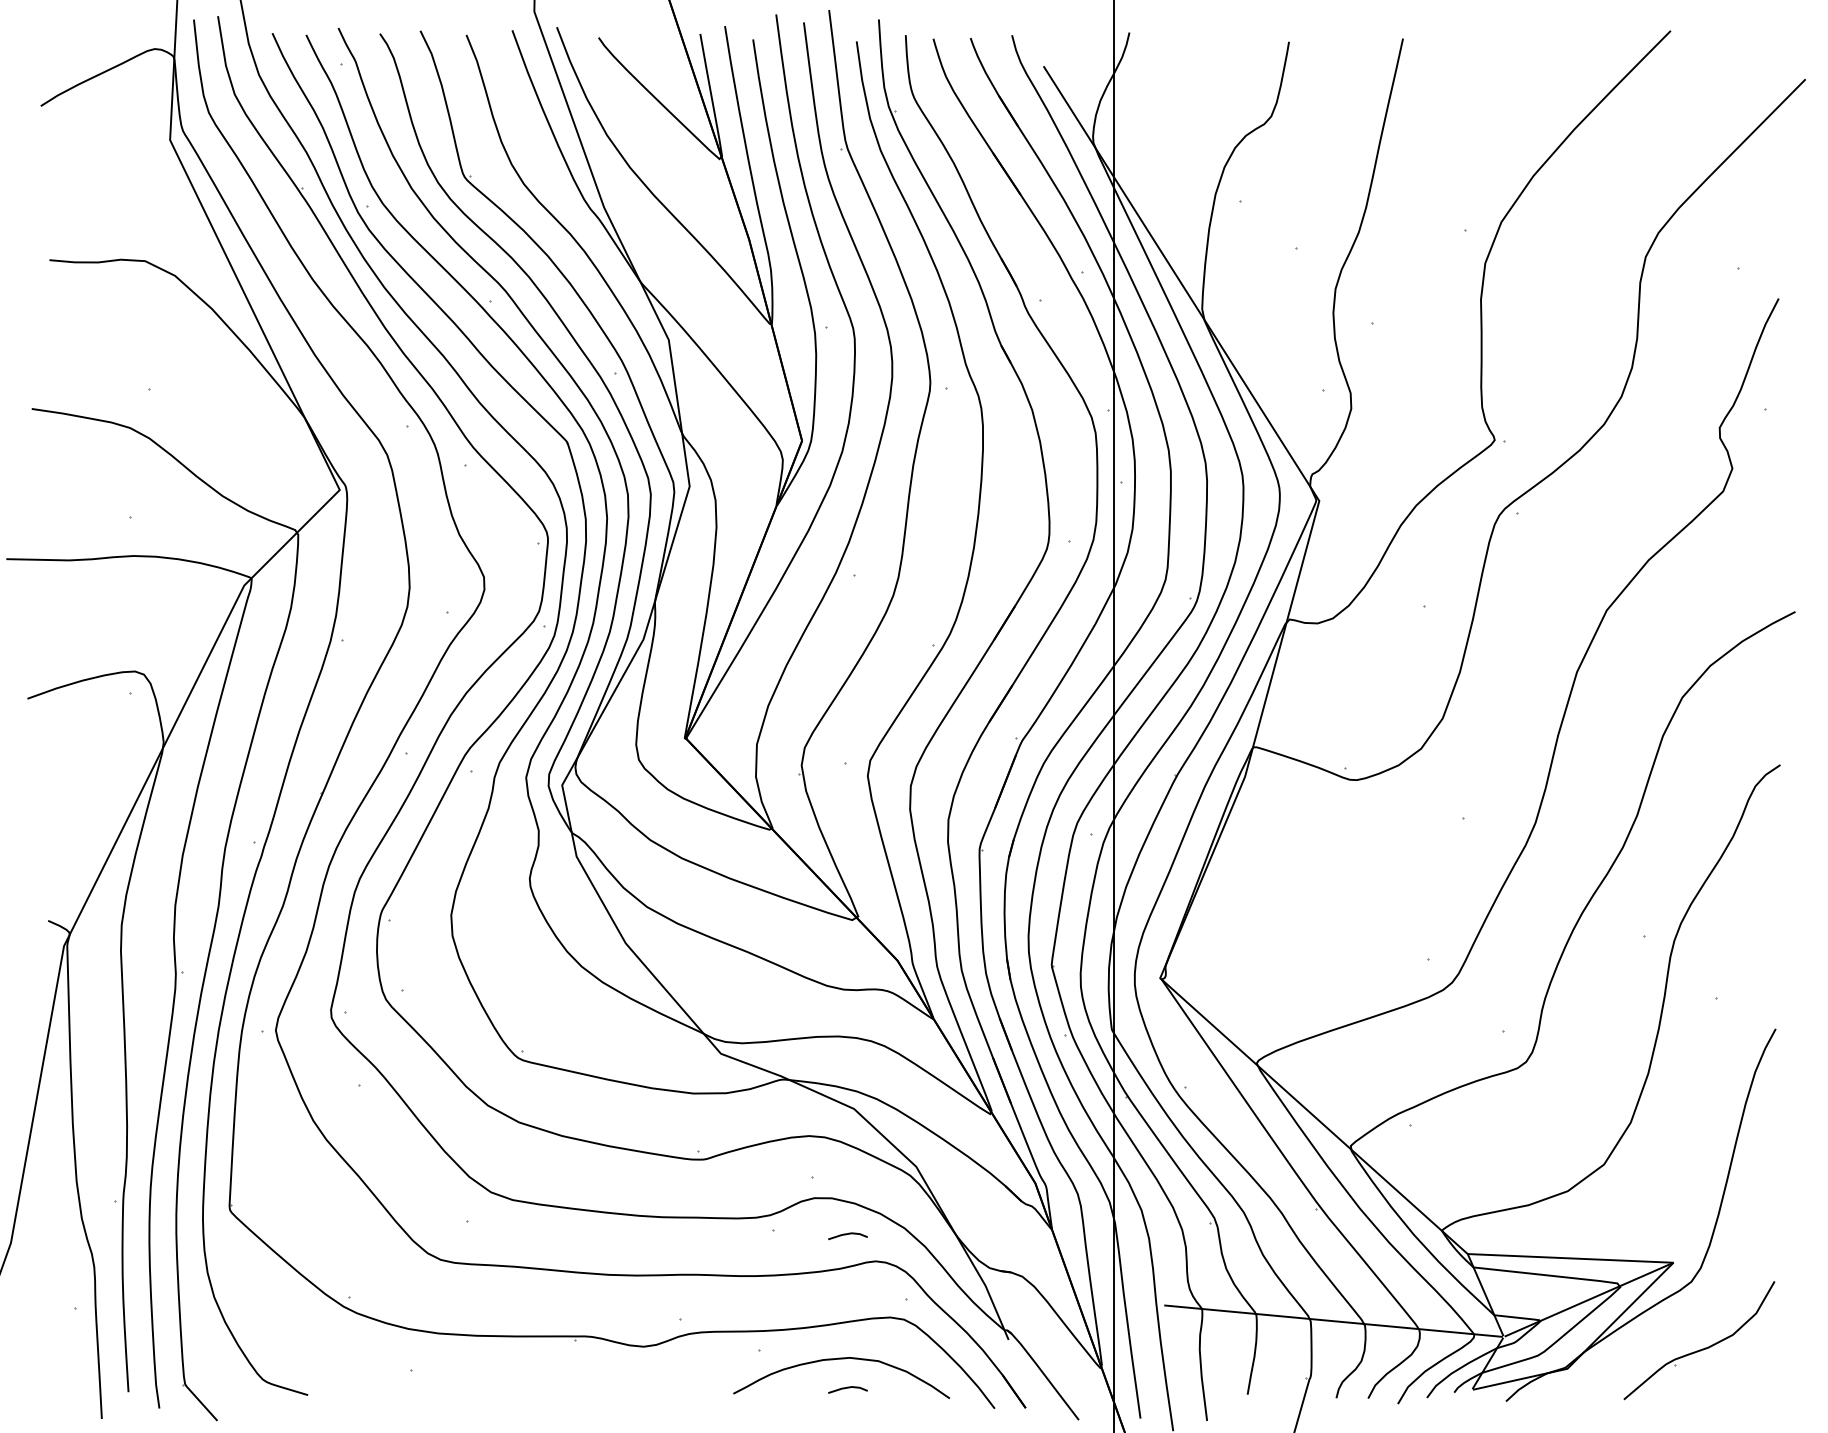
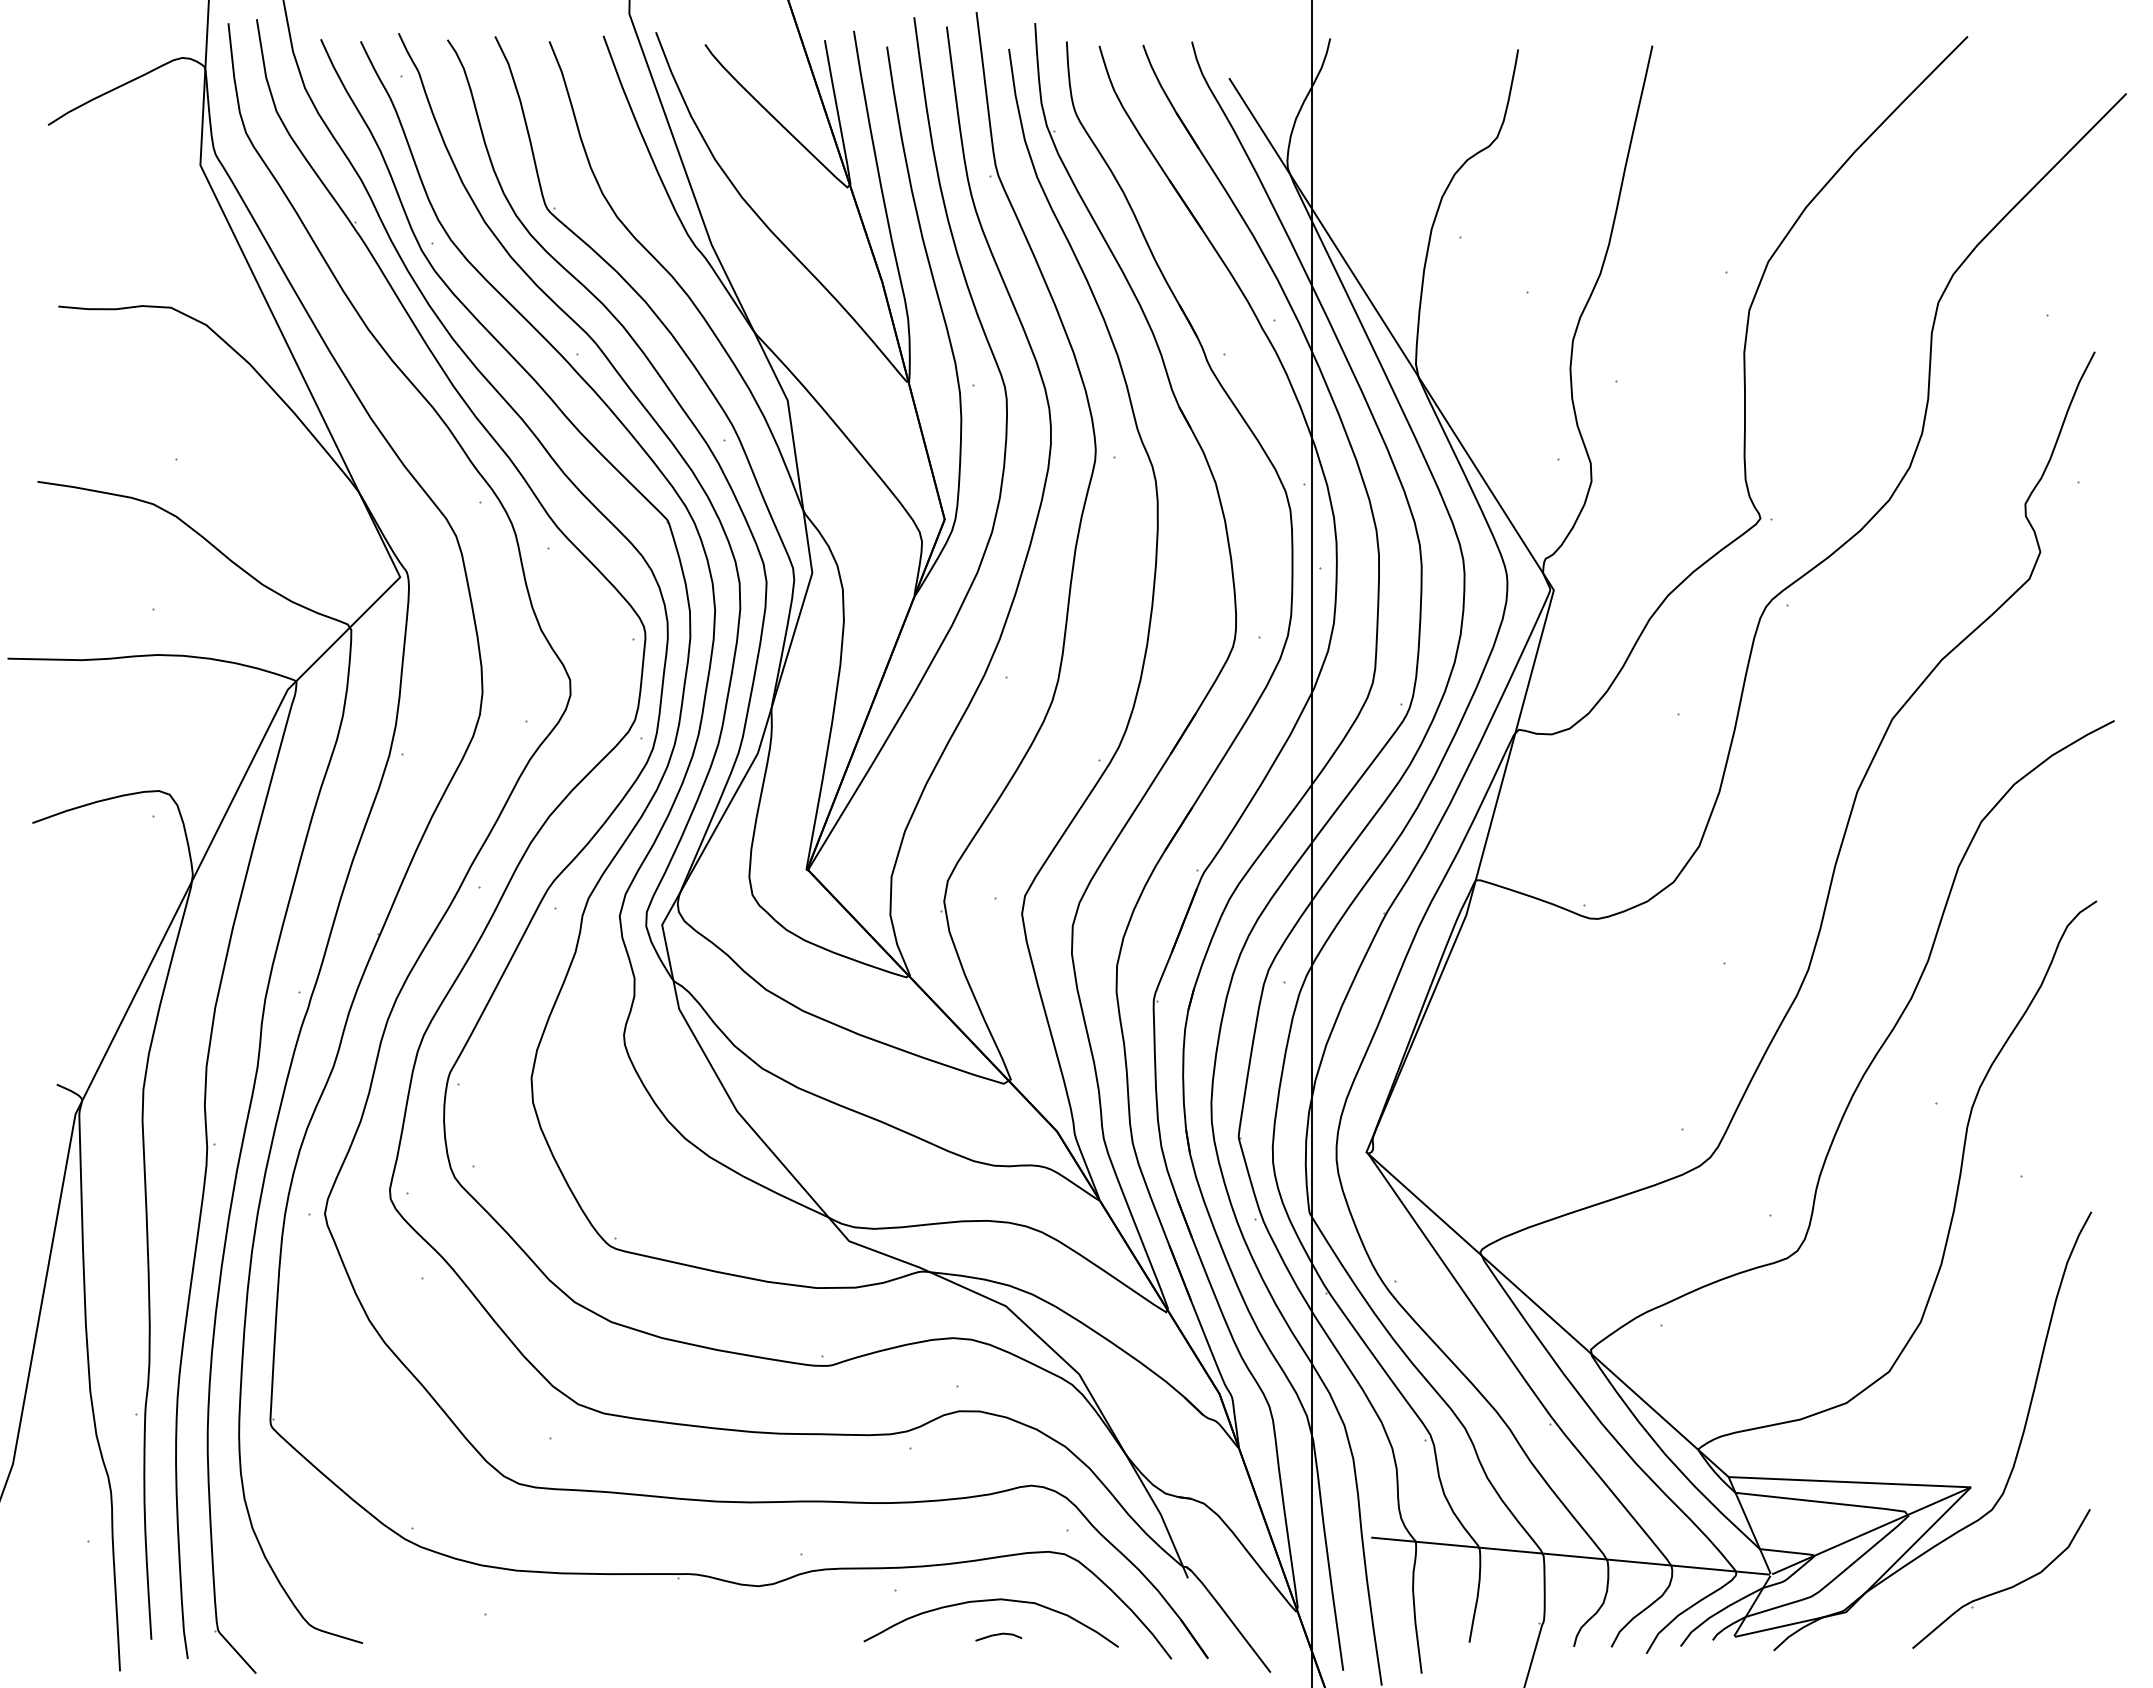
line: (847, 1234) -> (998, 1454), removed

